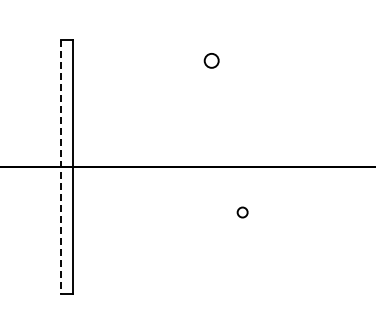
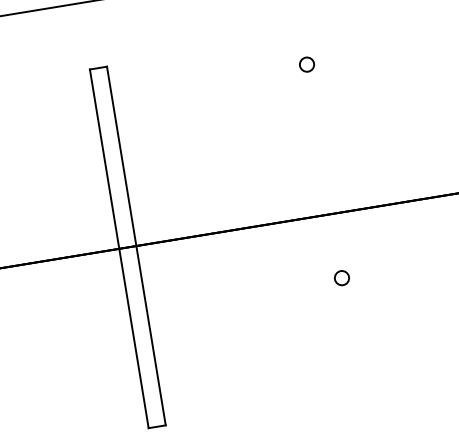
circle: (211, 60) -> (306, 64), size x0.71
line: (60, 167) -> (118, 249), dashed -> solid
circle: (242, 212) -> (341, 278), moved

